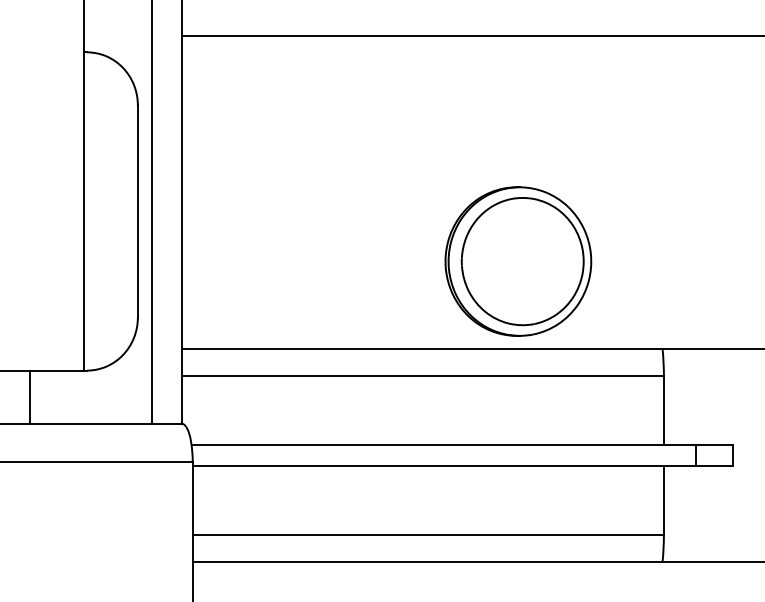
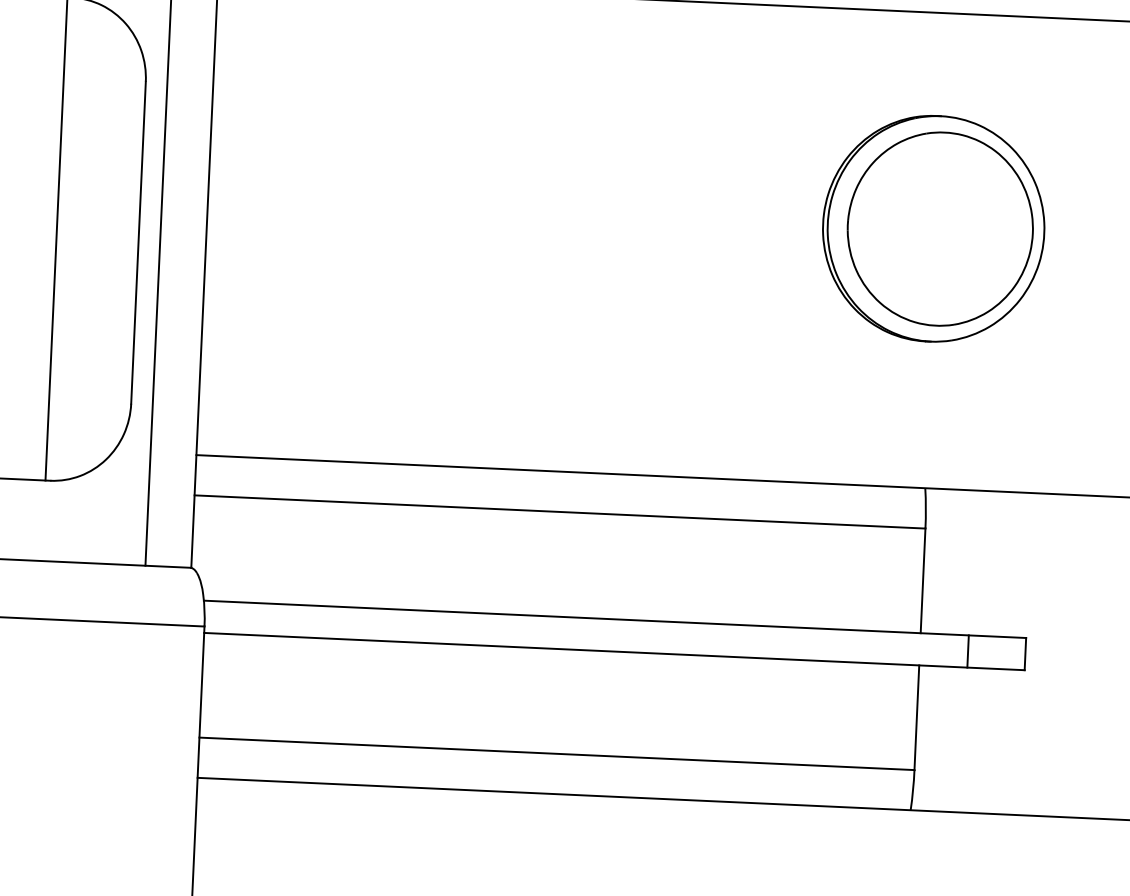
part: (518, 261) -> (933, 228), moved

